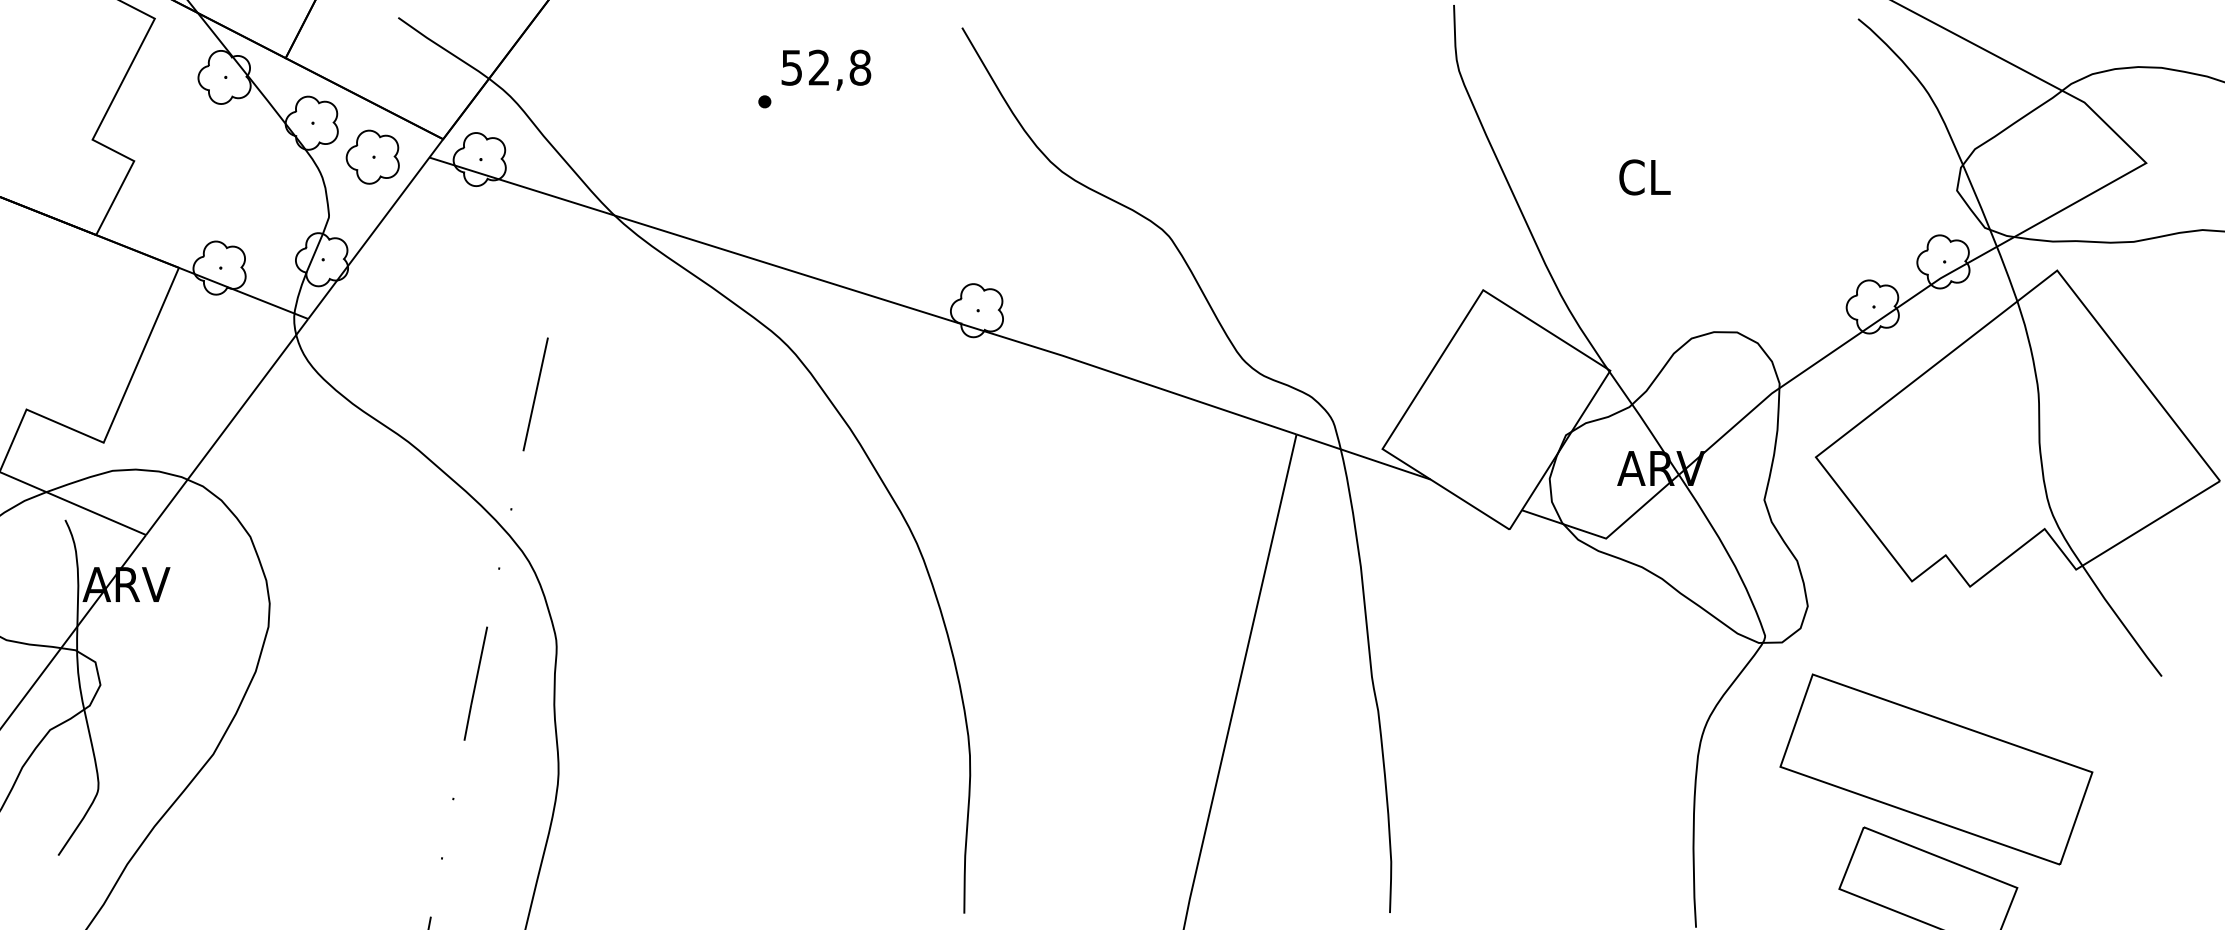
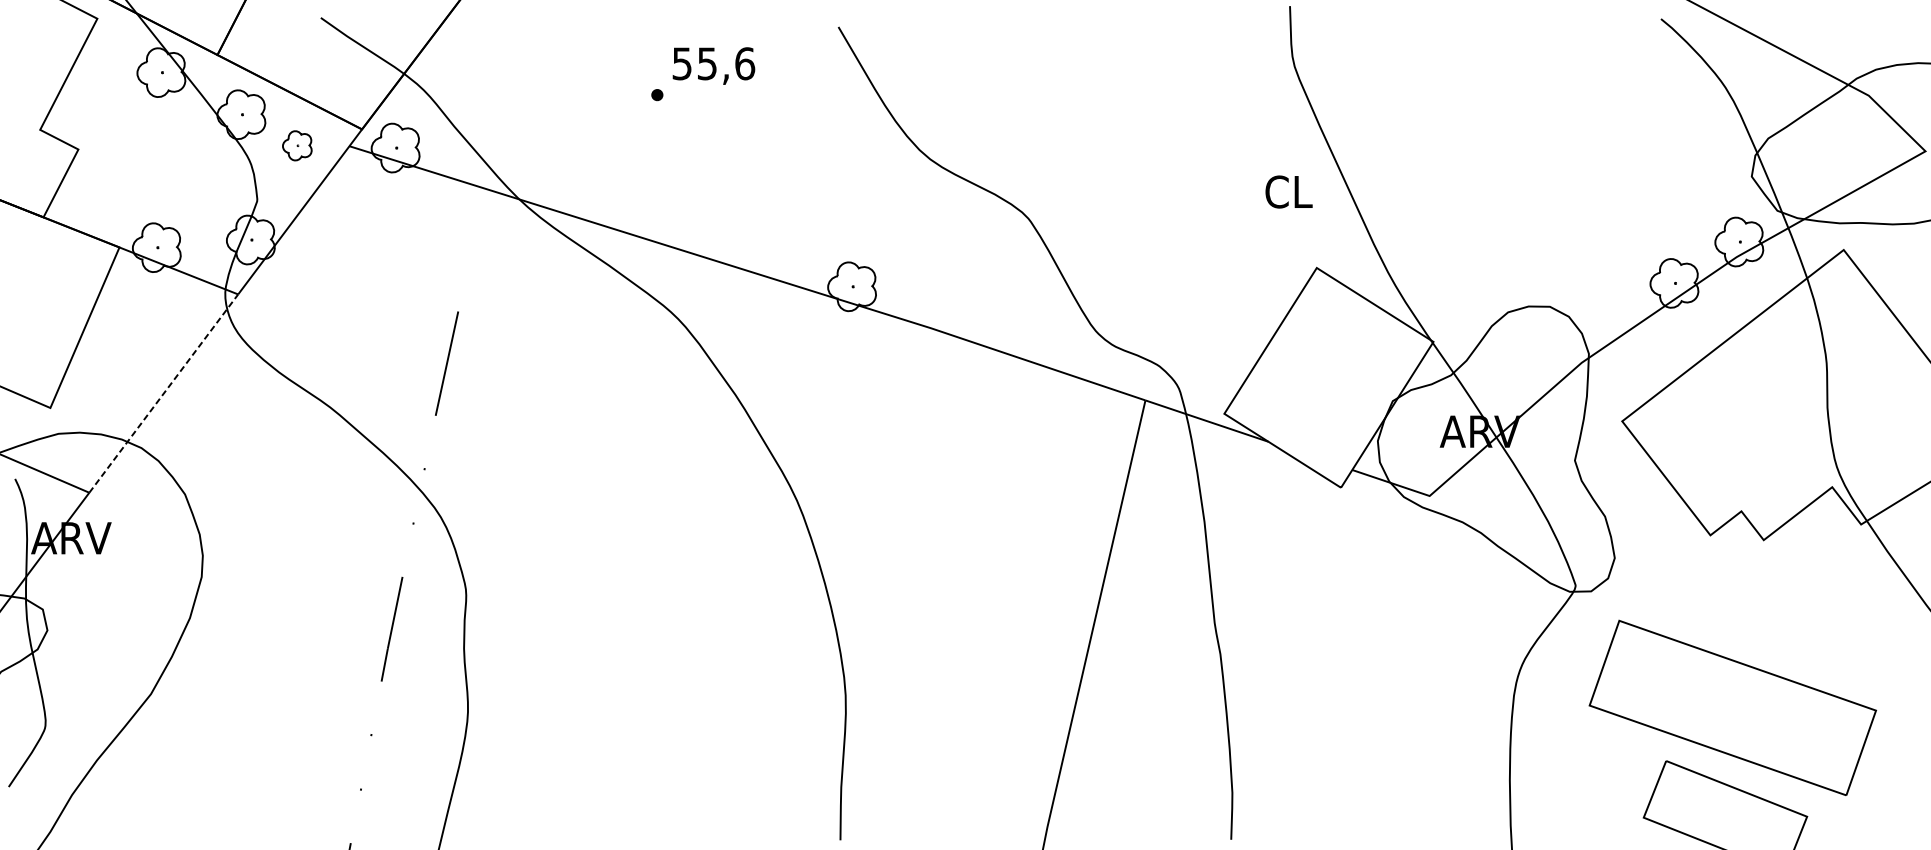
text: (839, 67) -> (725, 63), 52,8 -> 55,6
part: (372, 156) -> (297, 145), size x0.6
text: (1644, 177) -> (1288, 192), moved
line: (227, 426) -> (164, 393), solid -> dashed

